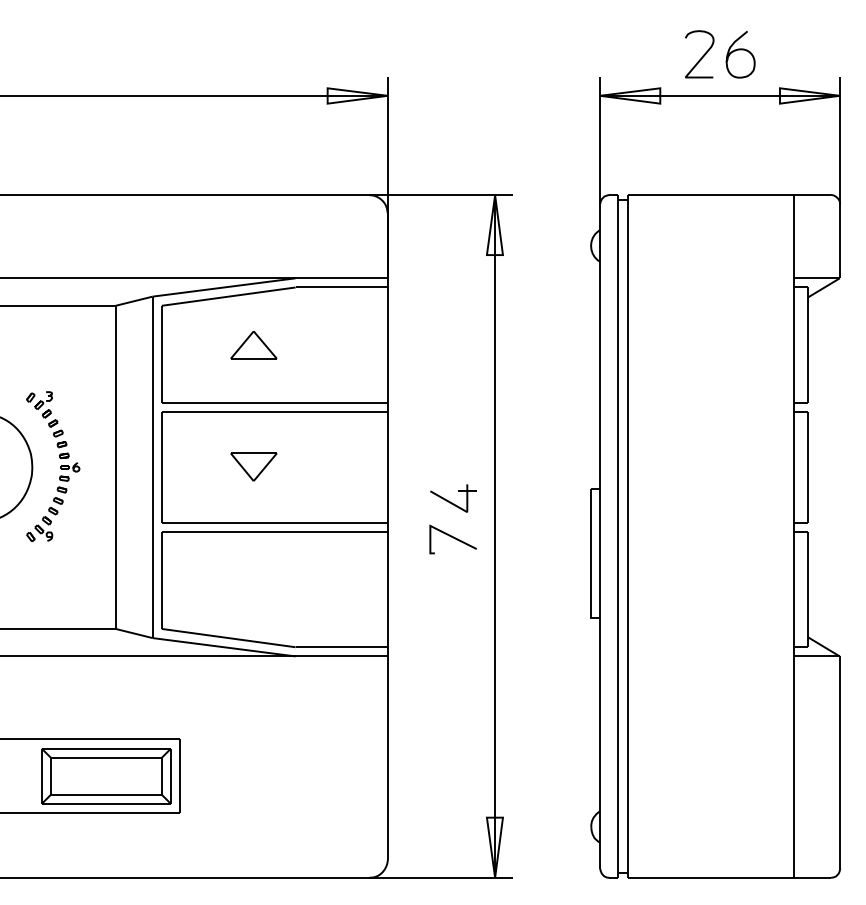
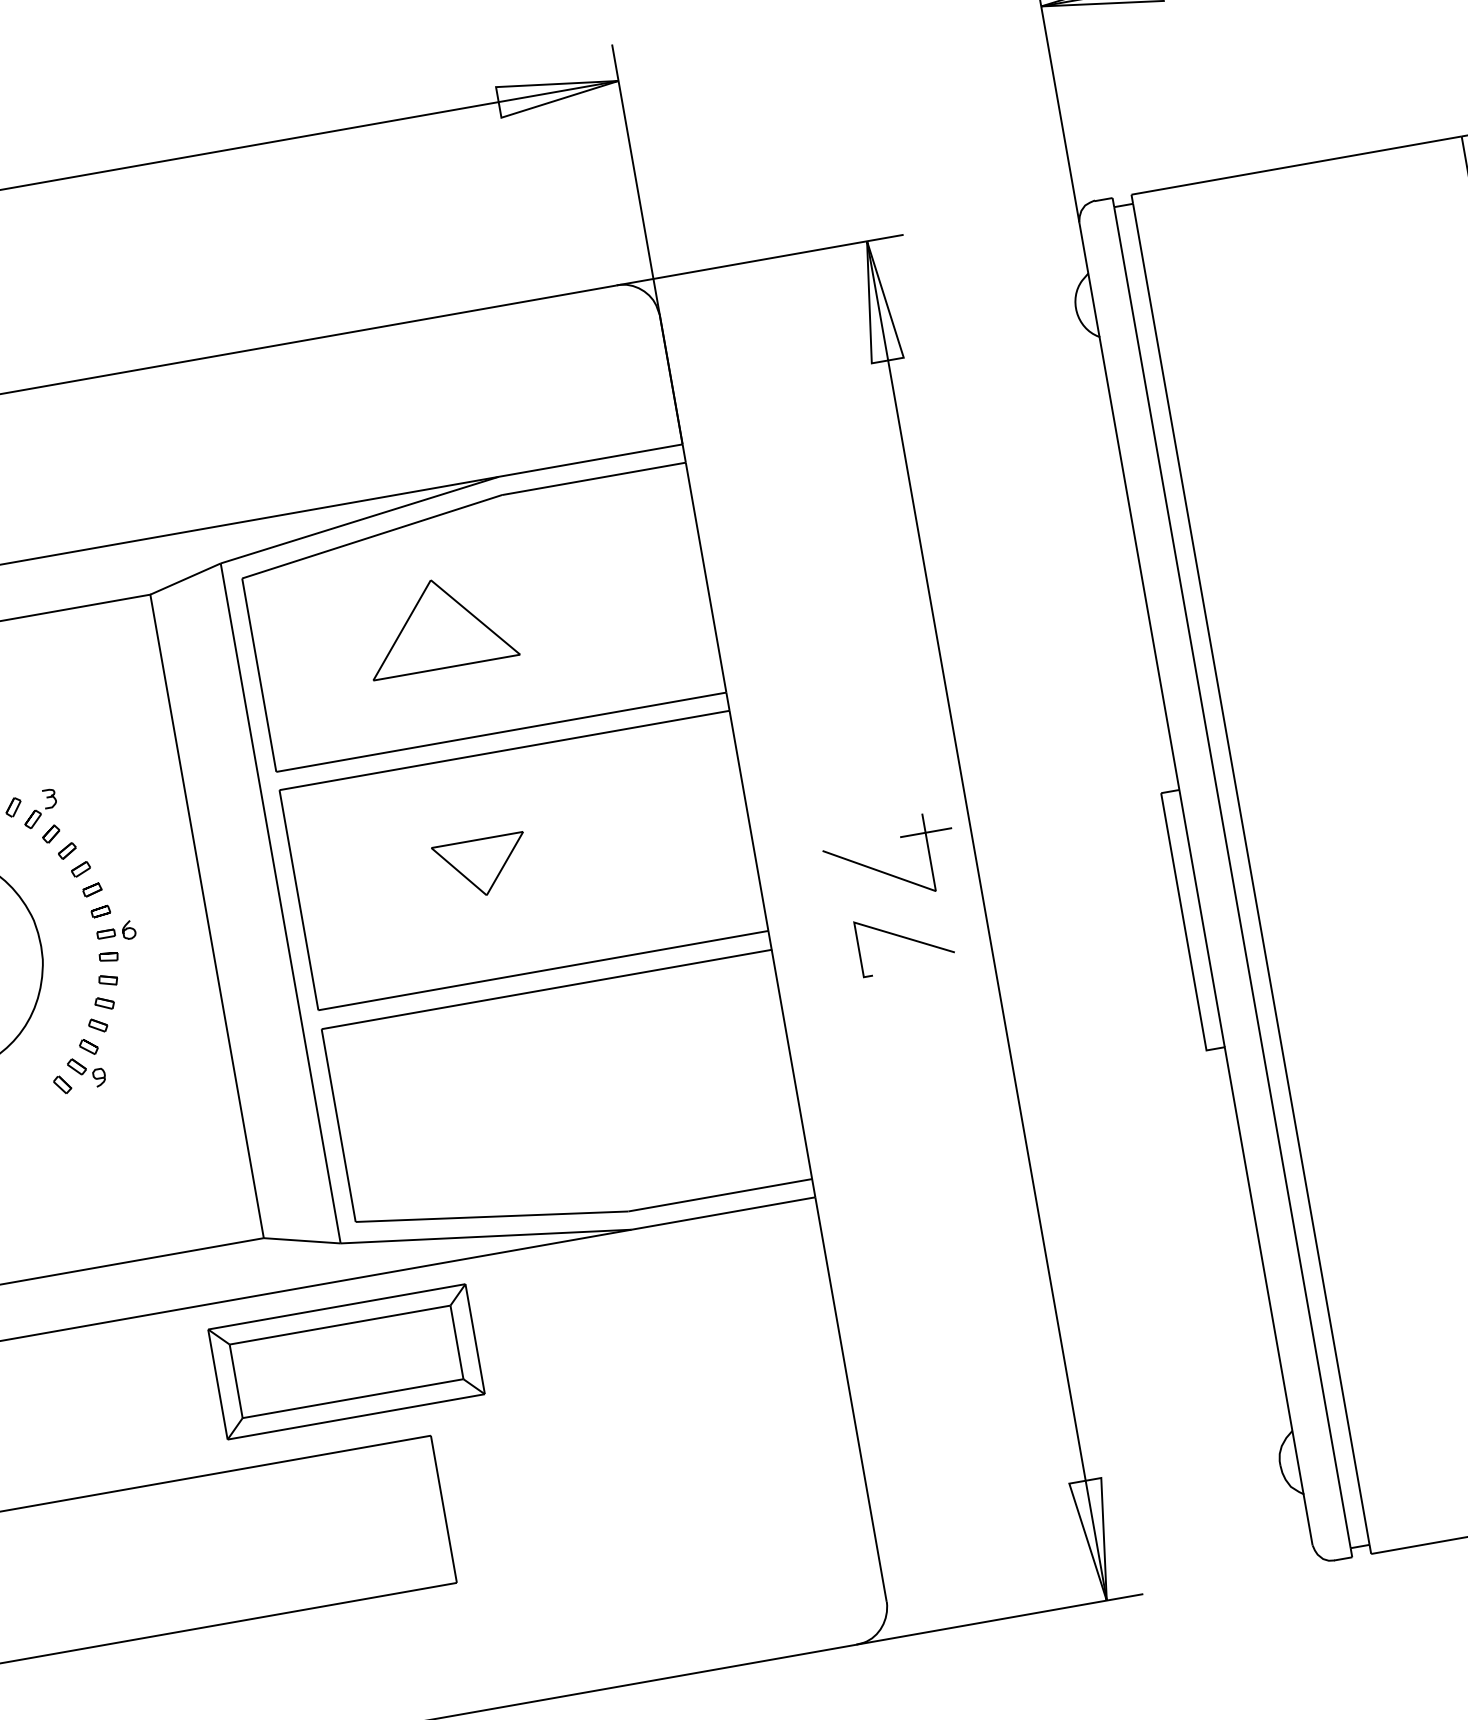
part: (253, 345) -> (438, 625), size x1.6
part: (453, 498) -> (890, 859), size x1.4
part: (106, 776) -> (346, 1362), moved

